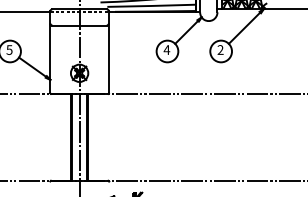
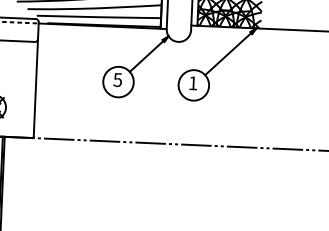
text: (166, 49) -> (117, 79), 4 -> 5
text: (220, 49) -> (193, 82), 2 -> 1

